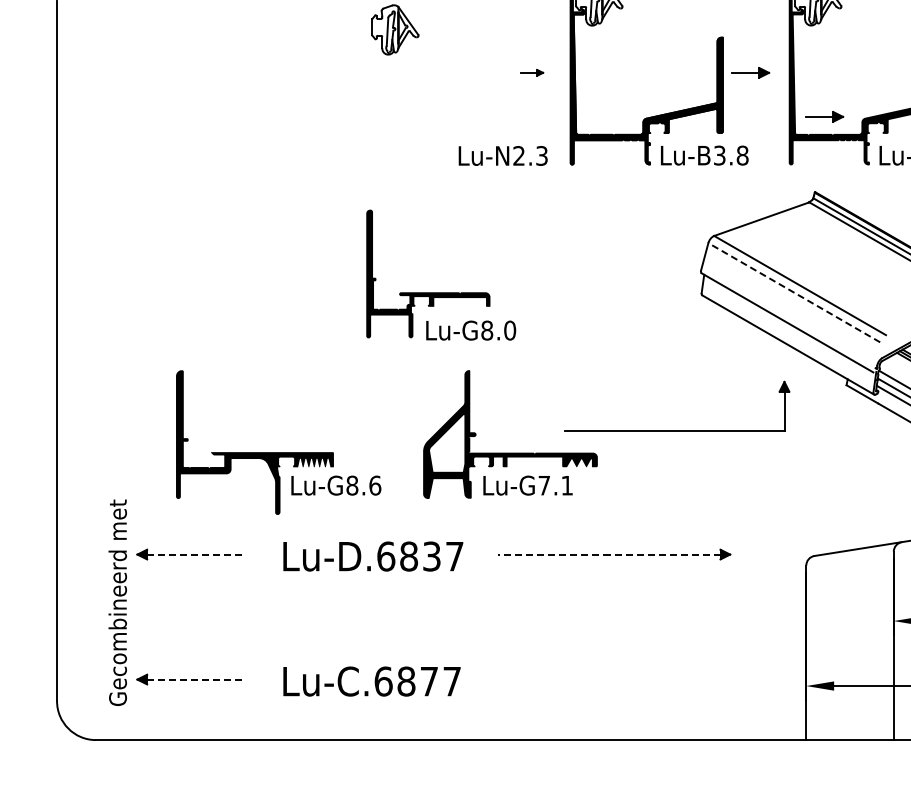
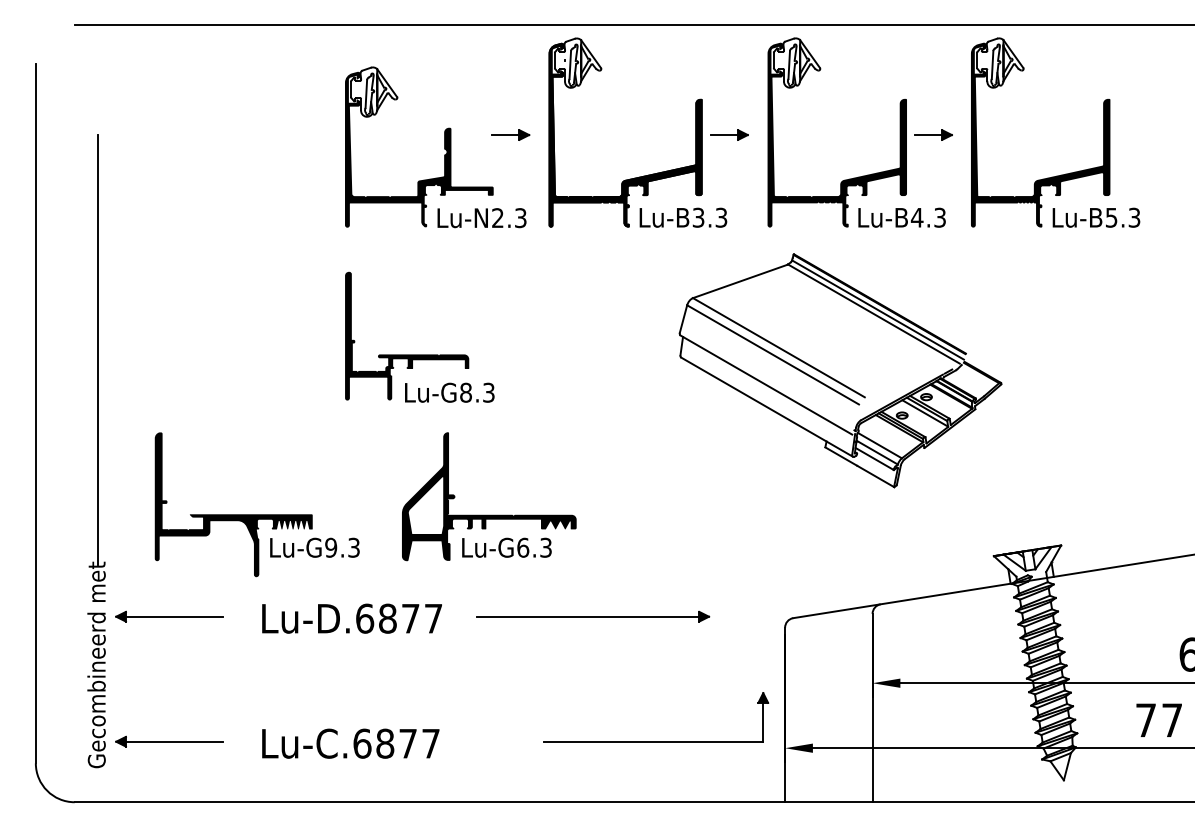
part: (531, 72) -> (510, 134), size x1.67
fill: (440, 87) -> (419, 149), added
part: (824, 116) -> (803, 178), removed
text: (742, 155) -> (721, 217), Lu-B3.8 -> Lu-B3.3
line: (119, 288) -> (98, 350), added
line: (793, 292) -> (772, 354), dashed -> solid
text: (509, 330) -> (488, 392), Lu-G8.0 -> Lu-G8.3
part: (677, 430) -> (656, 741), moved
text: (363, 485) -> (342, 547), Lu-G8.6 -> Lu-G9.3
text: (555, 485) -> (534, 547), Lu-G7.1 -> Lu-G6.3
line: (195, 554) -> (174, 616), dashed -> solid
line: (608, 554) -> (587, 616), dashed -> solid
text: (431, 556) -> (410, 618), Lu-D.6837 -> Lu-D.6877
line: (195, 679) -> (174, 741), dashed -> solid

